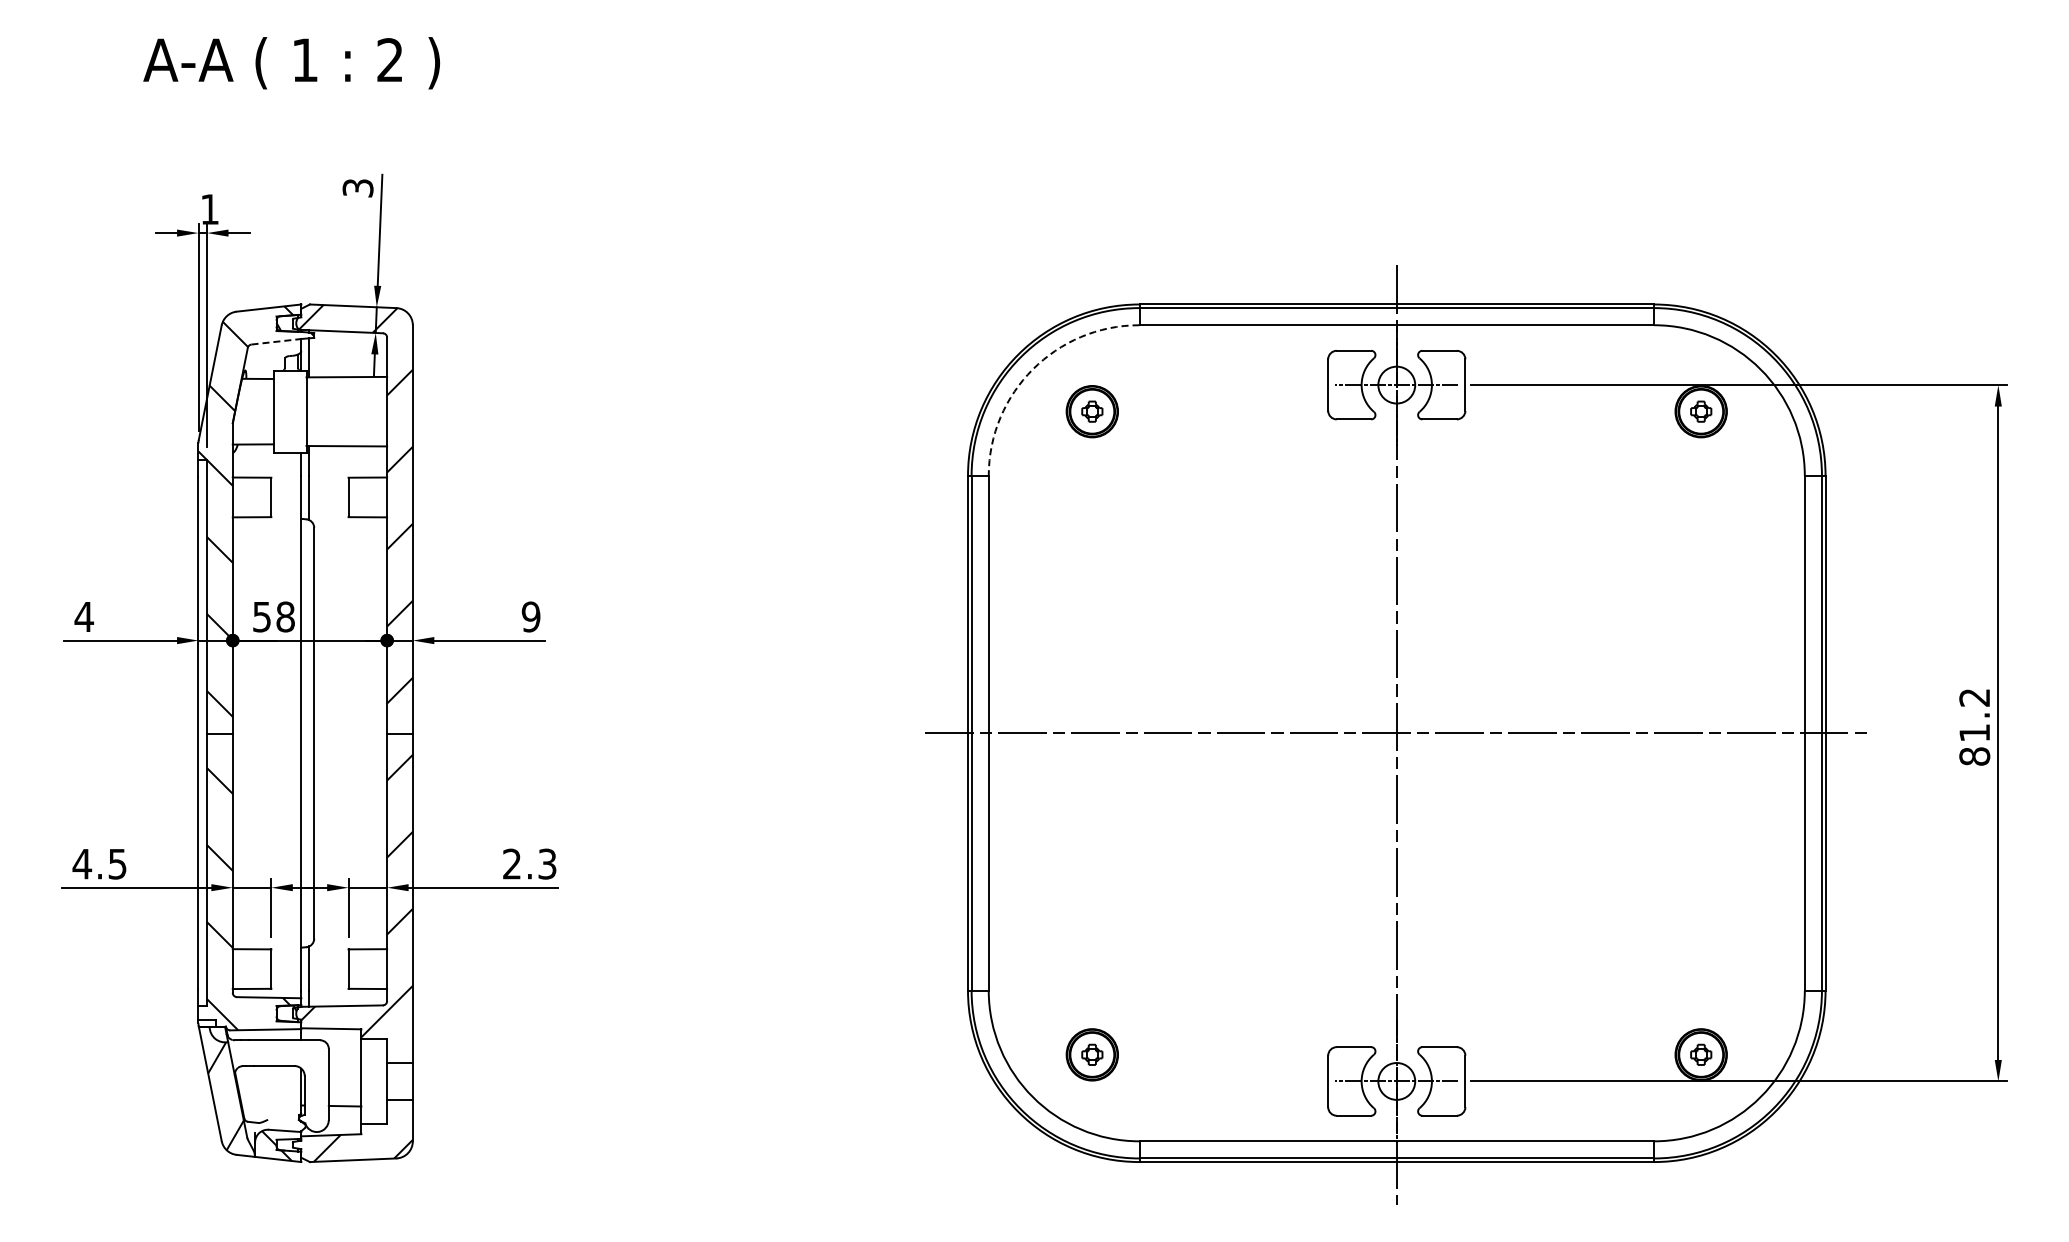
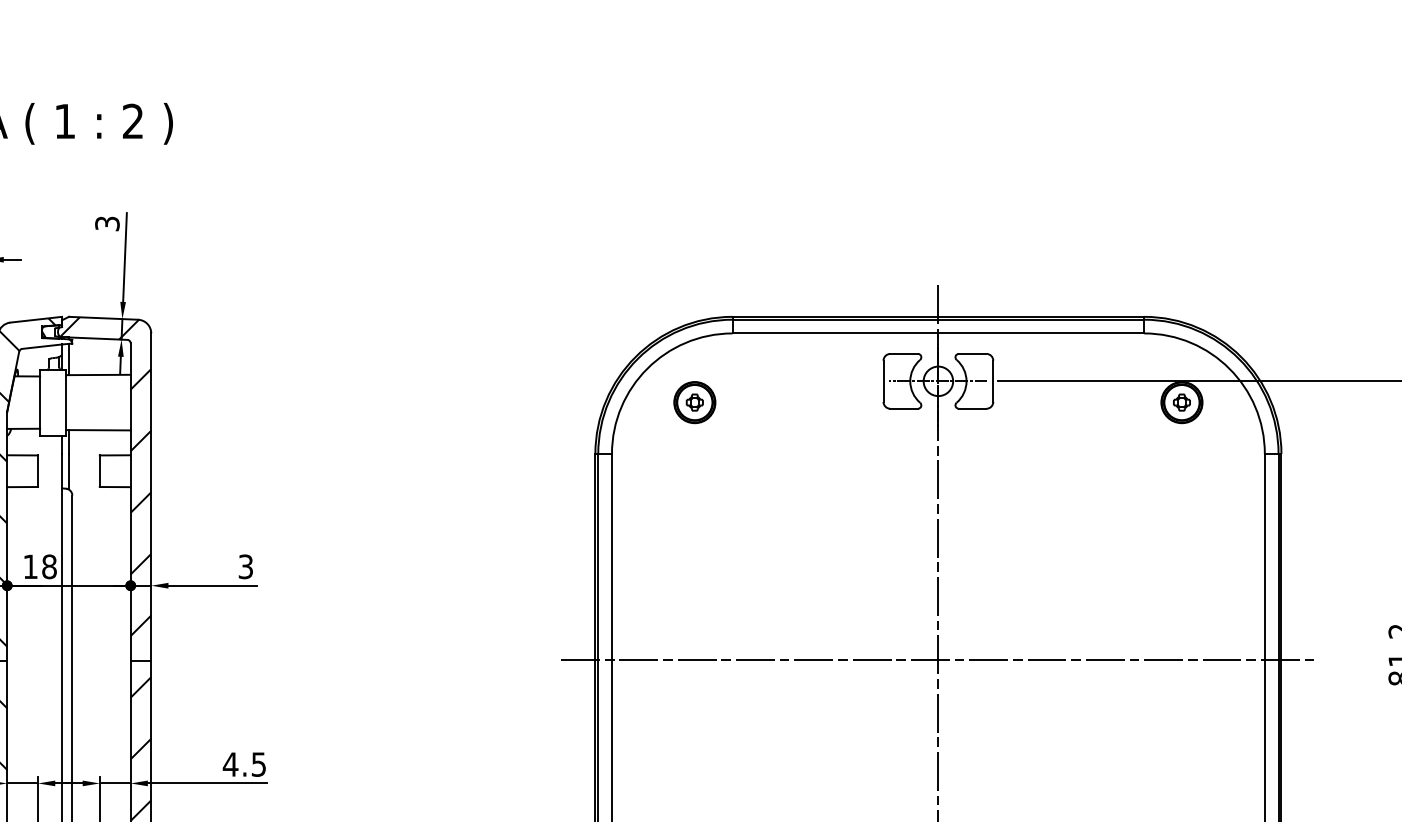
line: (276, 341) -> (42, 346), dashed -> solid
arc: (1032, 369) -> (646, 368), dashed -> solid
text: (530, 616) -> (245, 566), 9 -> 3
text: (261, 617) -> (30, 567), 58 -> 18
text: (529, 863) -> (244, 764), 2.3 -> 4.5

